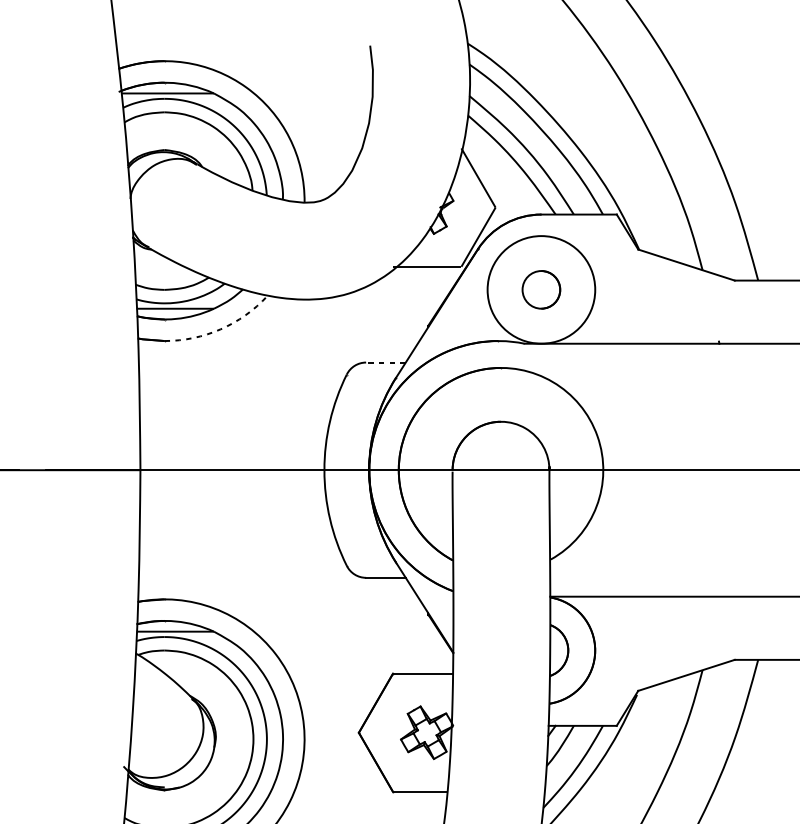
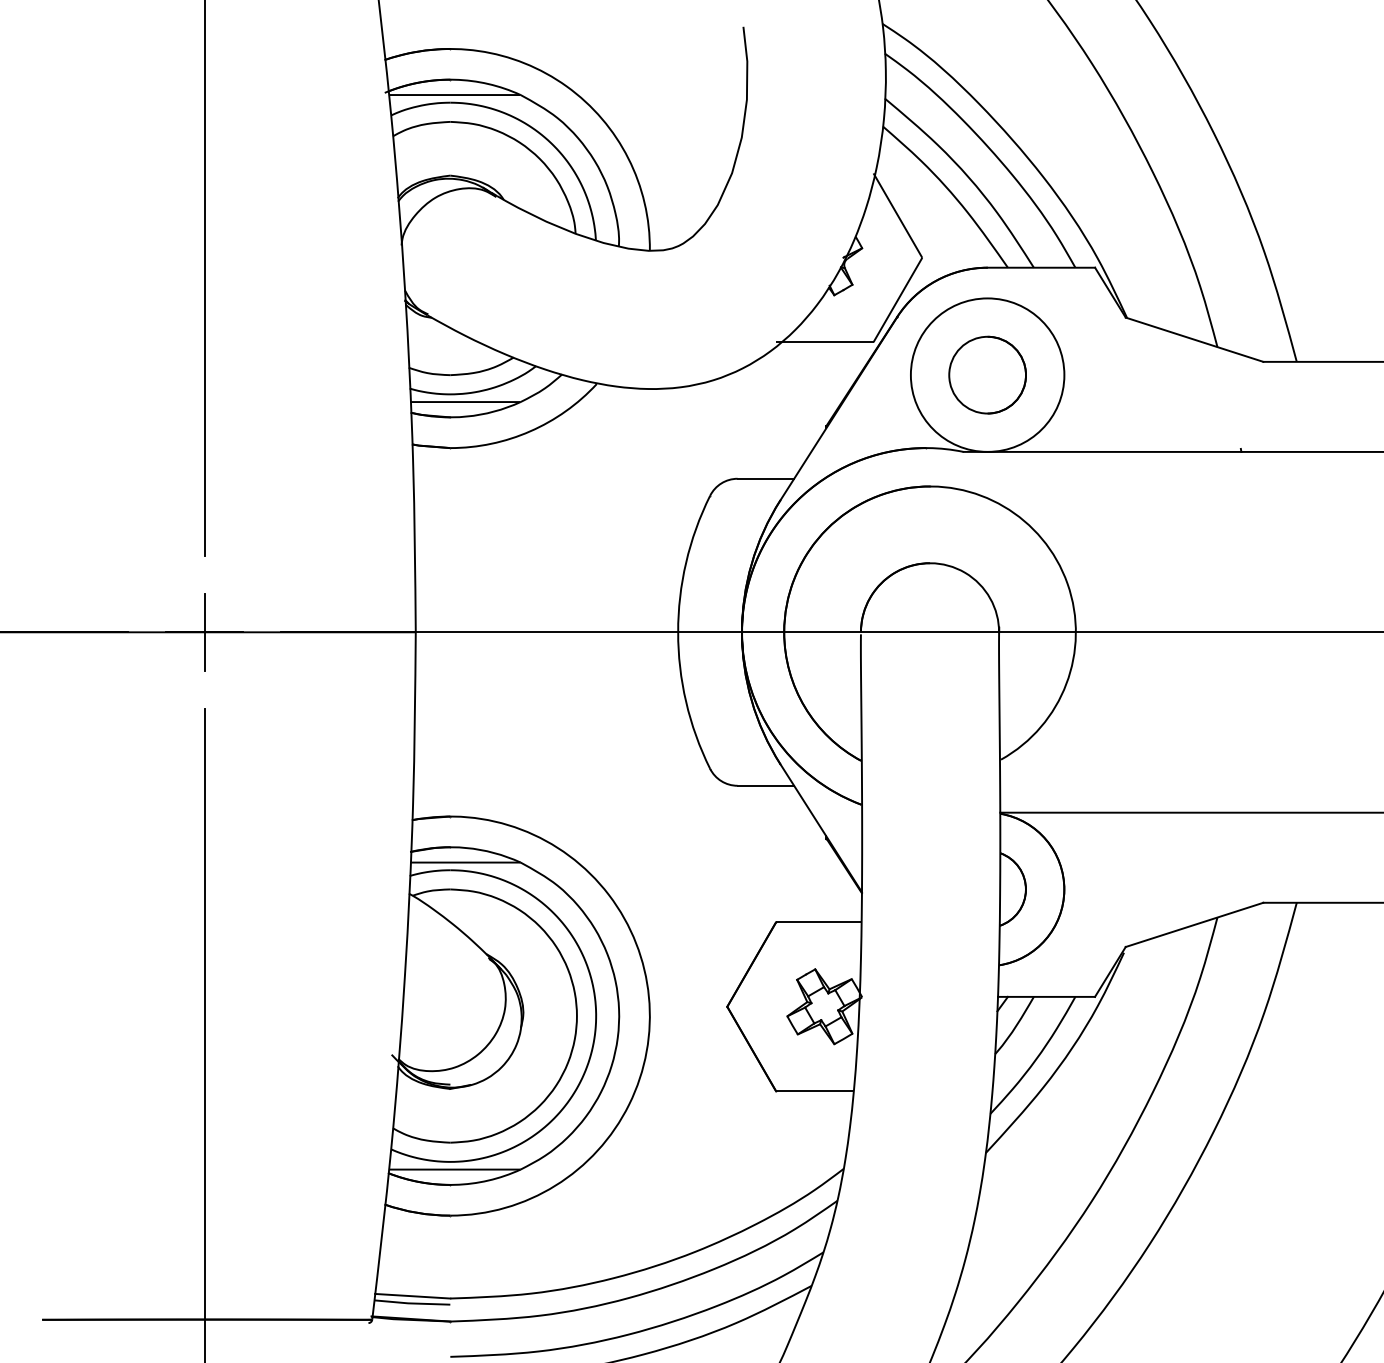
part: (541, 289) -> (987, 374), size x1.43
arc: (220, 329) -> (530, 431), dashed -> solid
line: (385, 362) -> (765, 478), dashed -> solid

